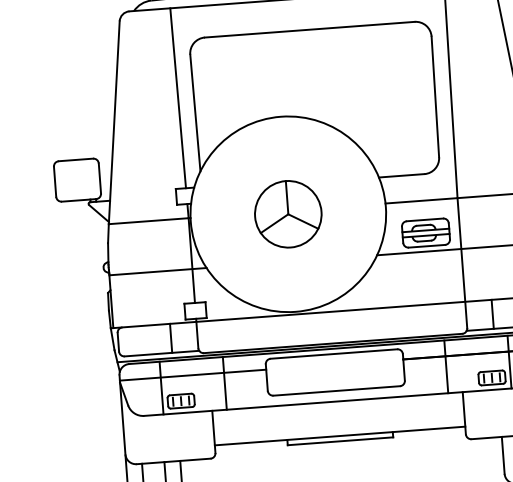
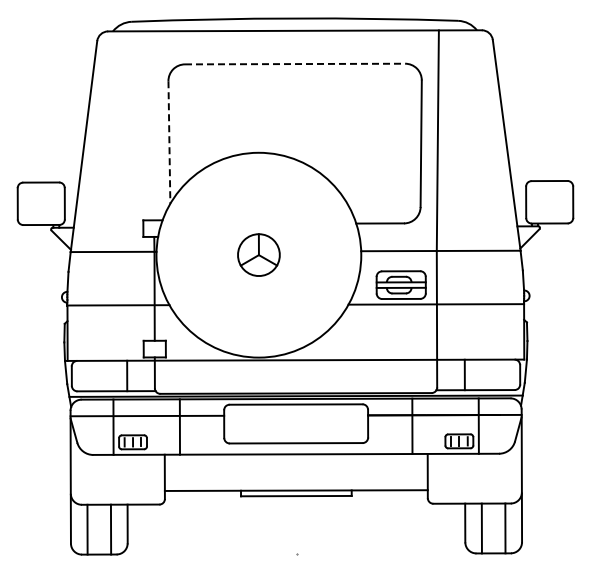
line: (310, 30) -> (295, 64), solid -> dashed
line: (178, 97) -> (152, 125), removed
line: (195, 113) -> (169, 143), solid -> dashed
part: (287, 213) -> (258, 254), size x0.6

